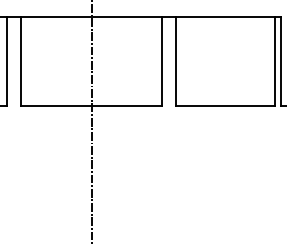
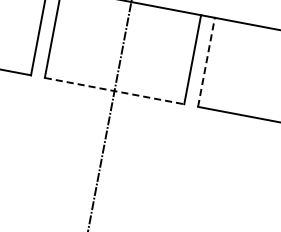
line: (175, 61) -> (206, 62), solid -> dashed
line: (91, 106) -> (114, 91), solid -> dashed

